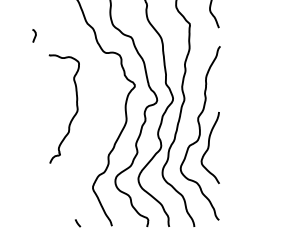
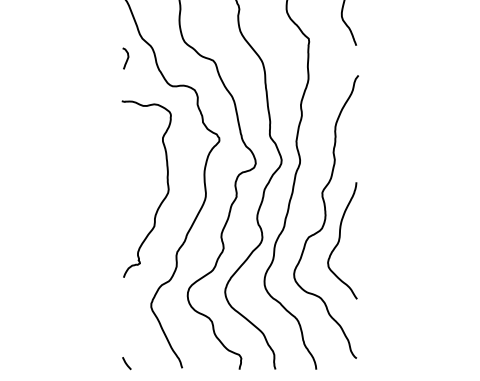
curve: (34, 35) -> (126, 57), moved
curve: (73, 115) -> (161, 199), moved

